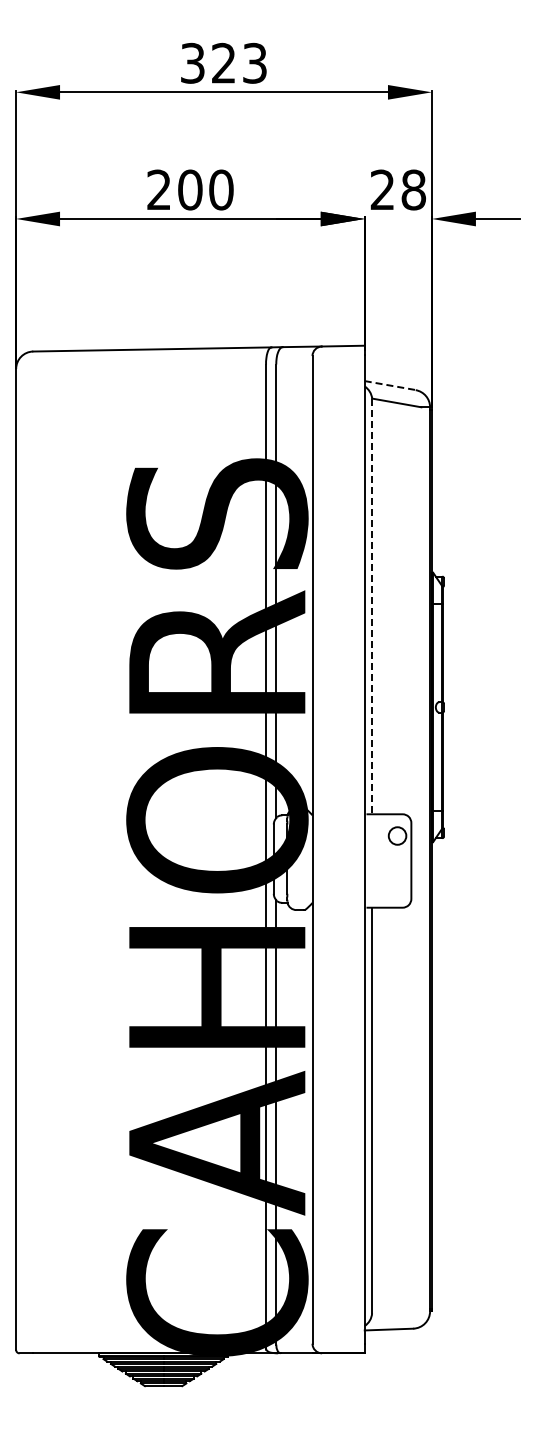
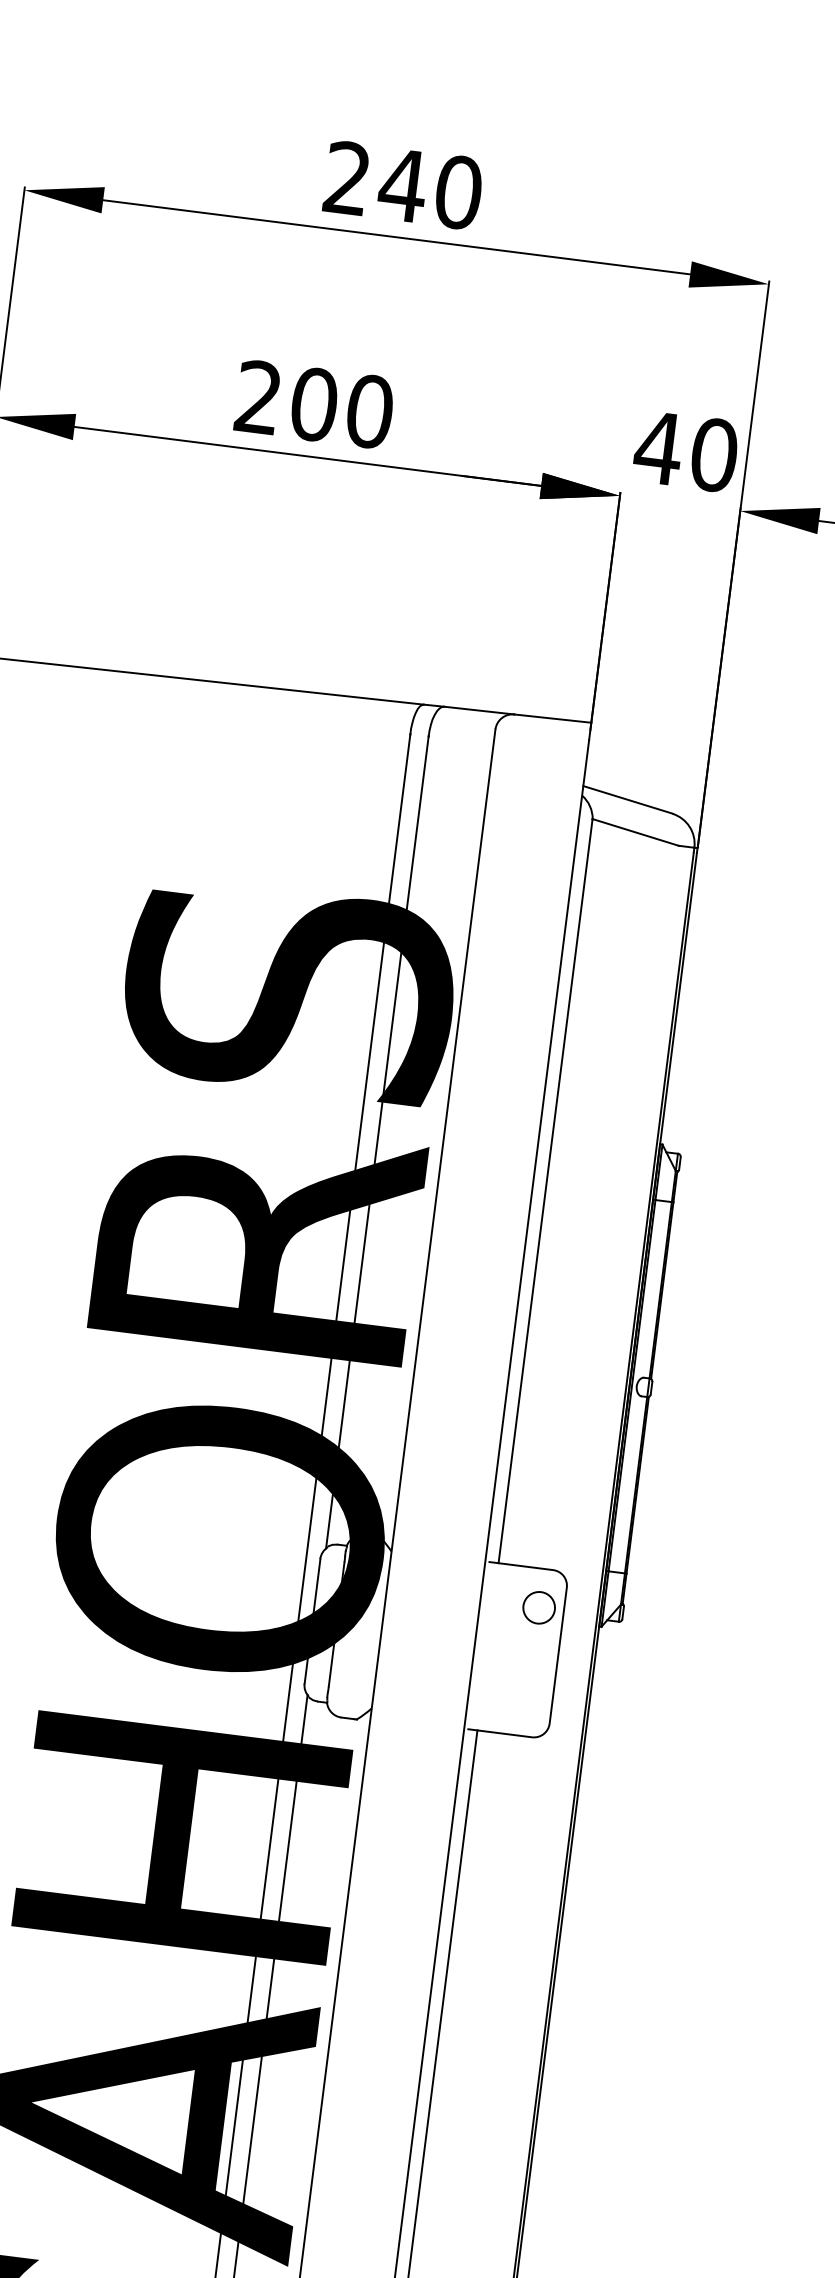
text: (224, 62) -> (404, 184), 323 -> 240
text: (397, 189) -> (685, 450), 28 -> 40
line: (390, 385) -> (628, 799), dashed -> solid
line: (372, 606) -> (546, 1191), dashed -> solid

